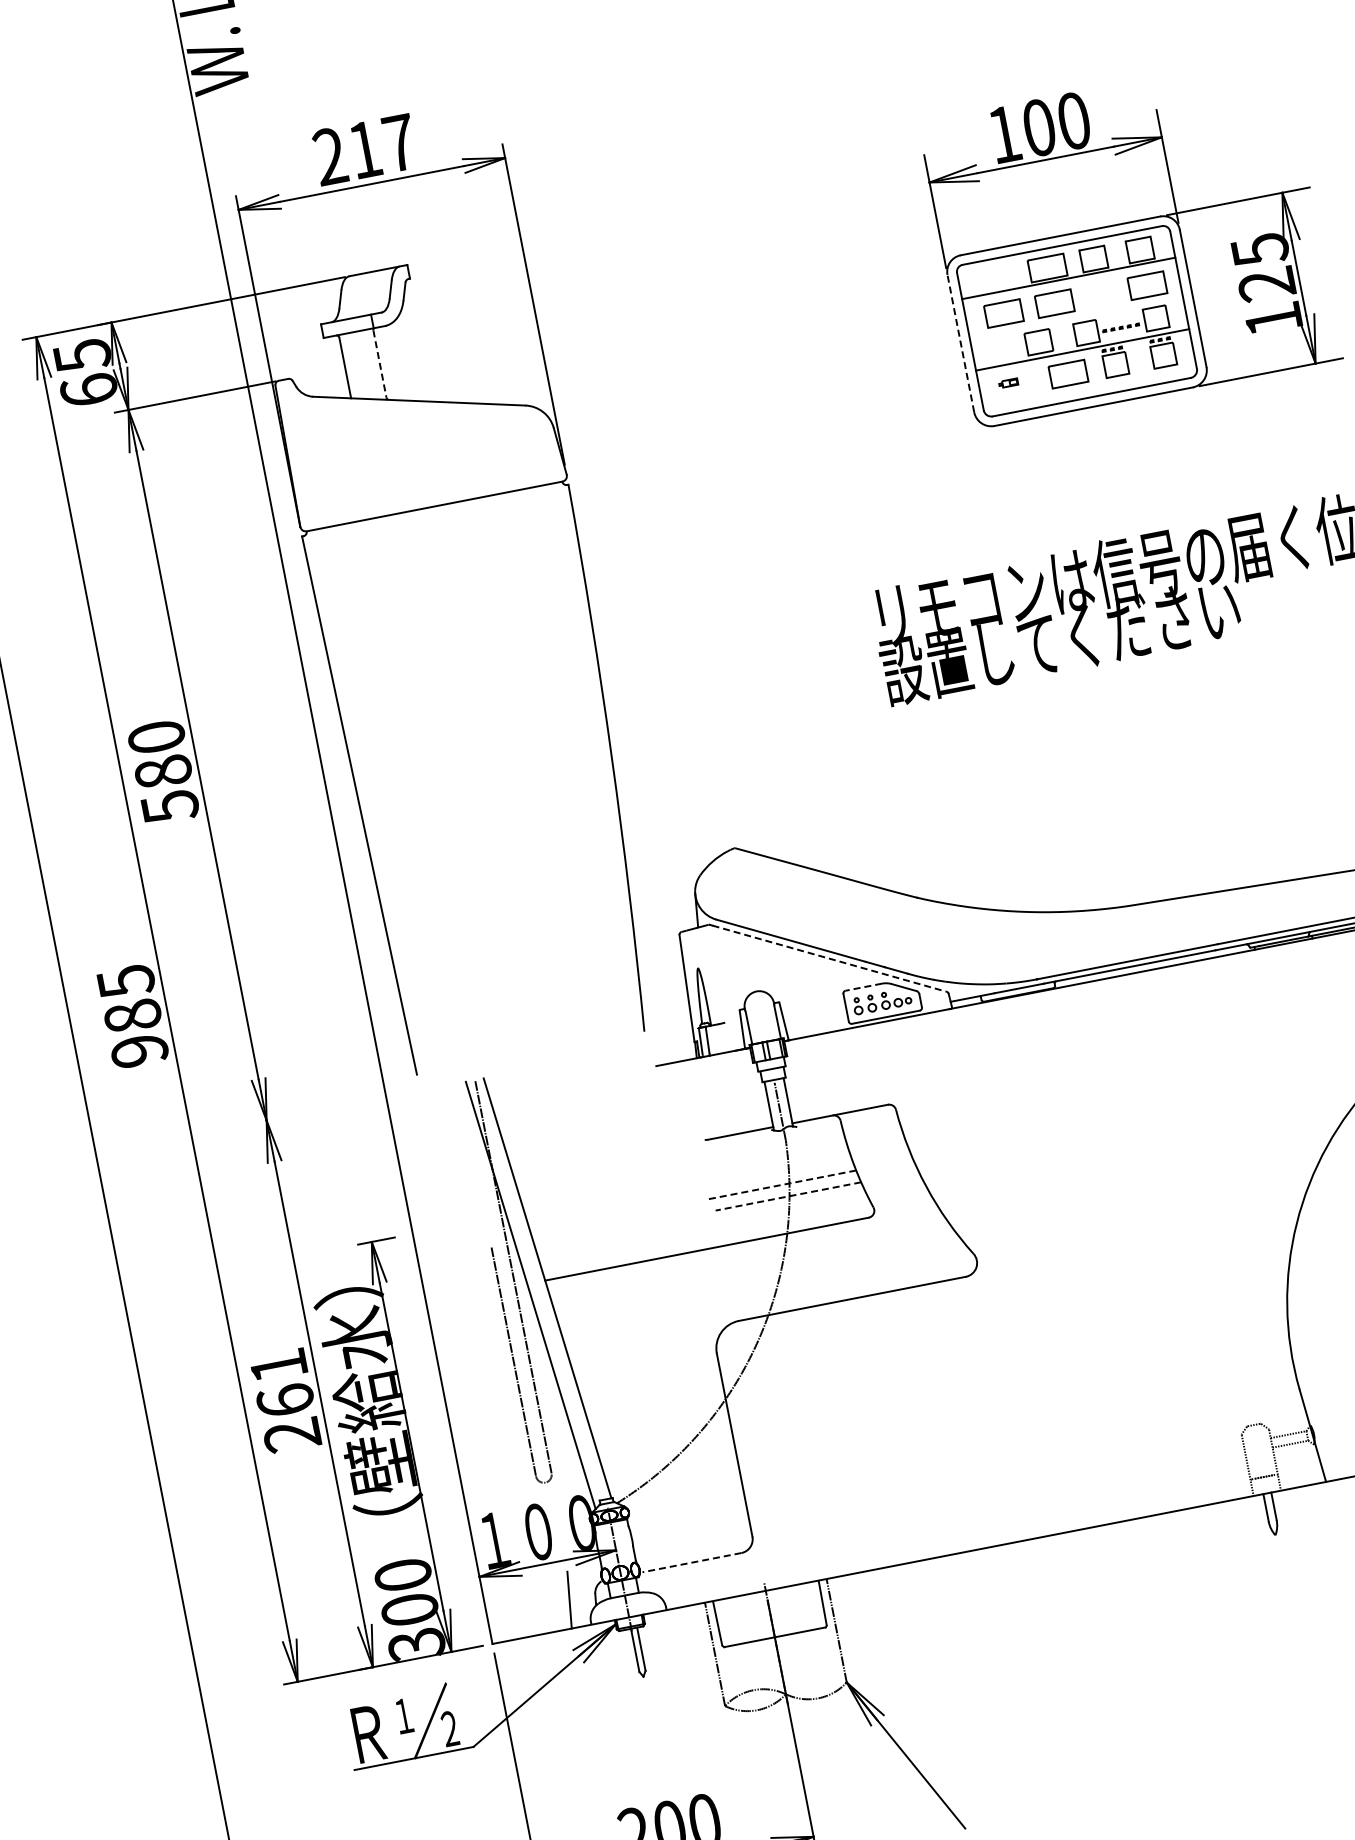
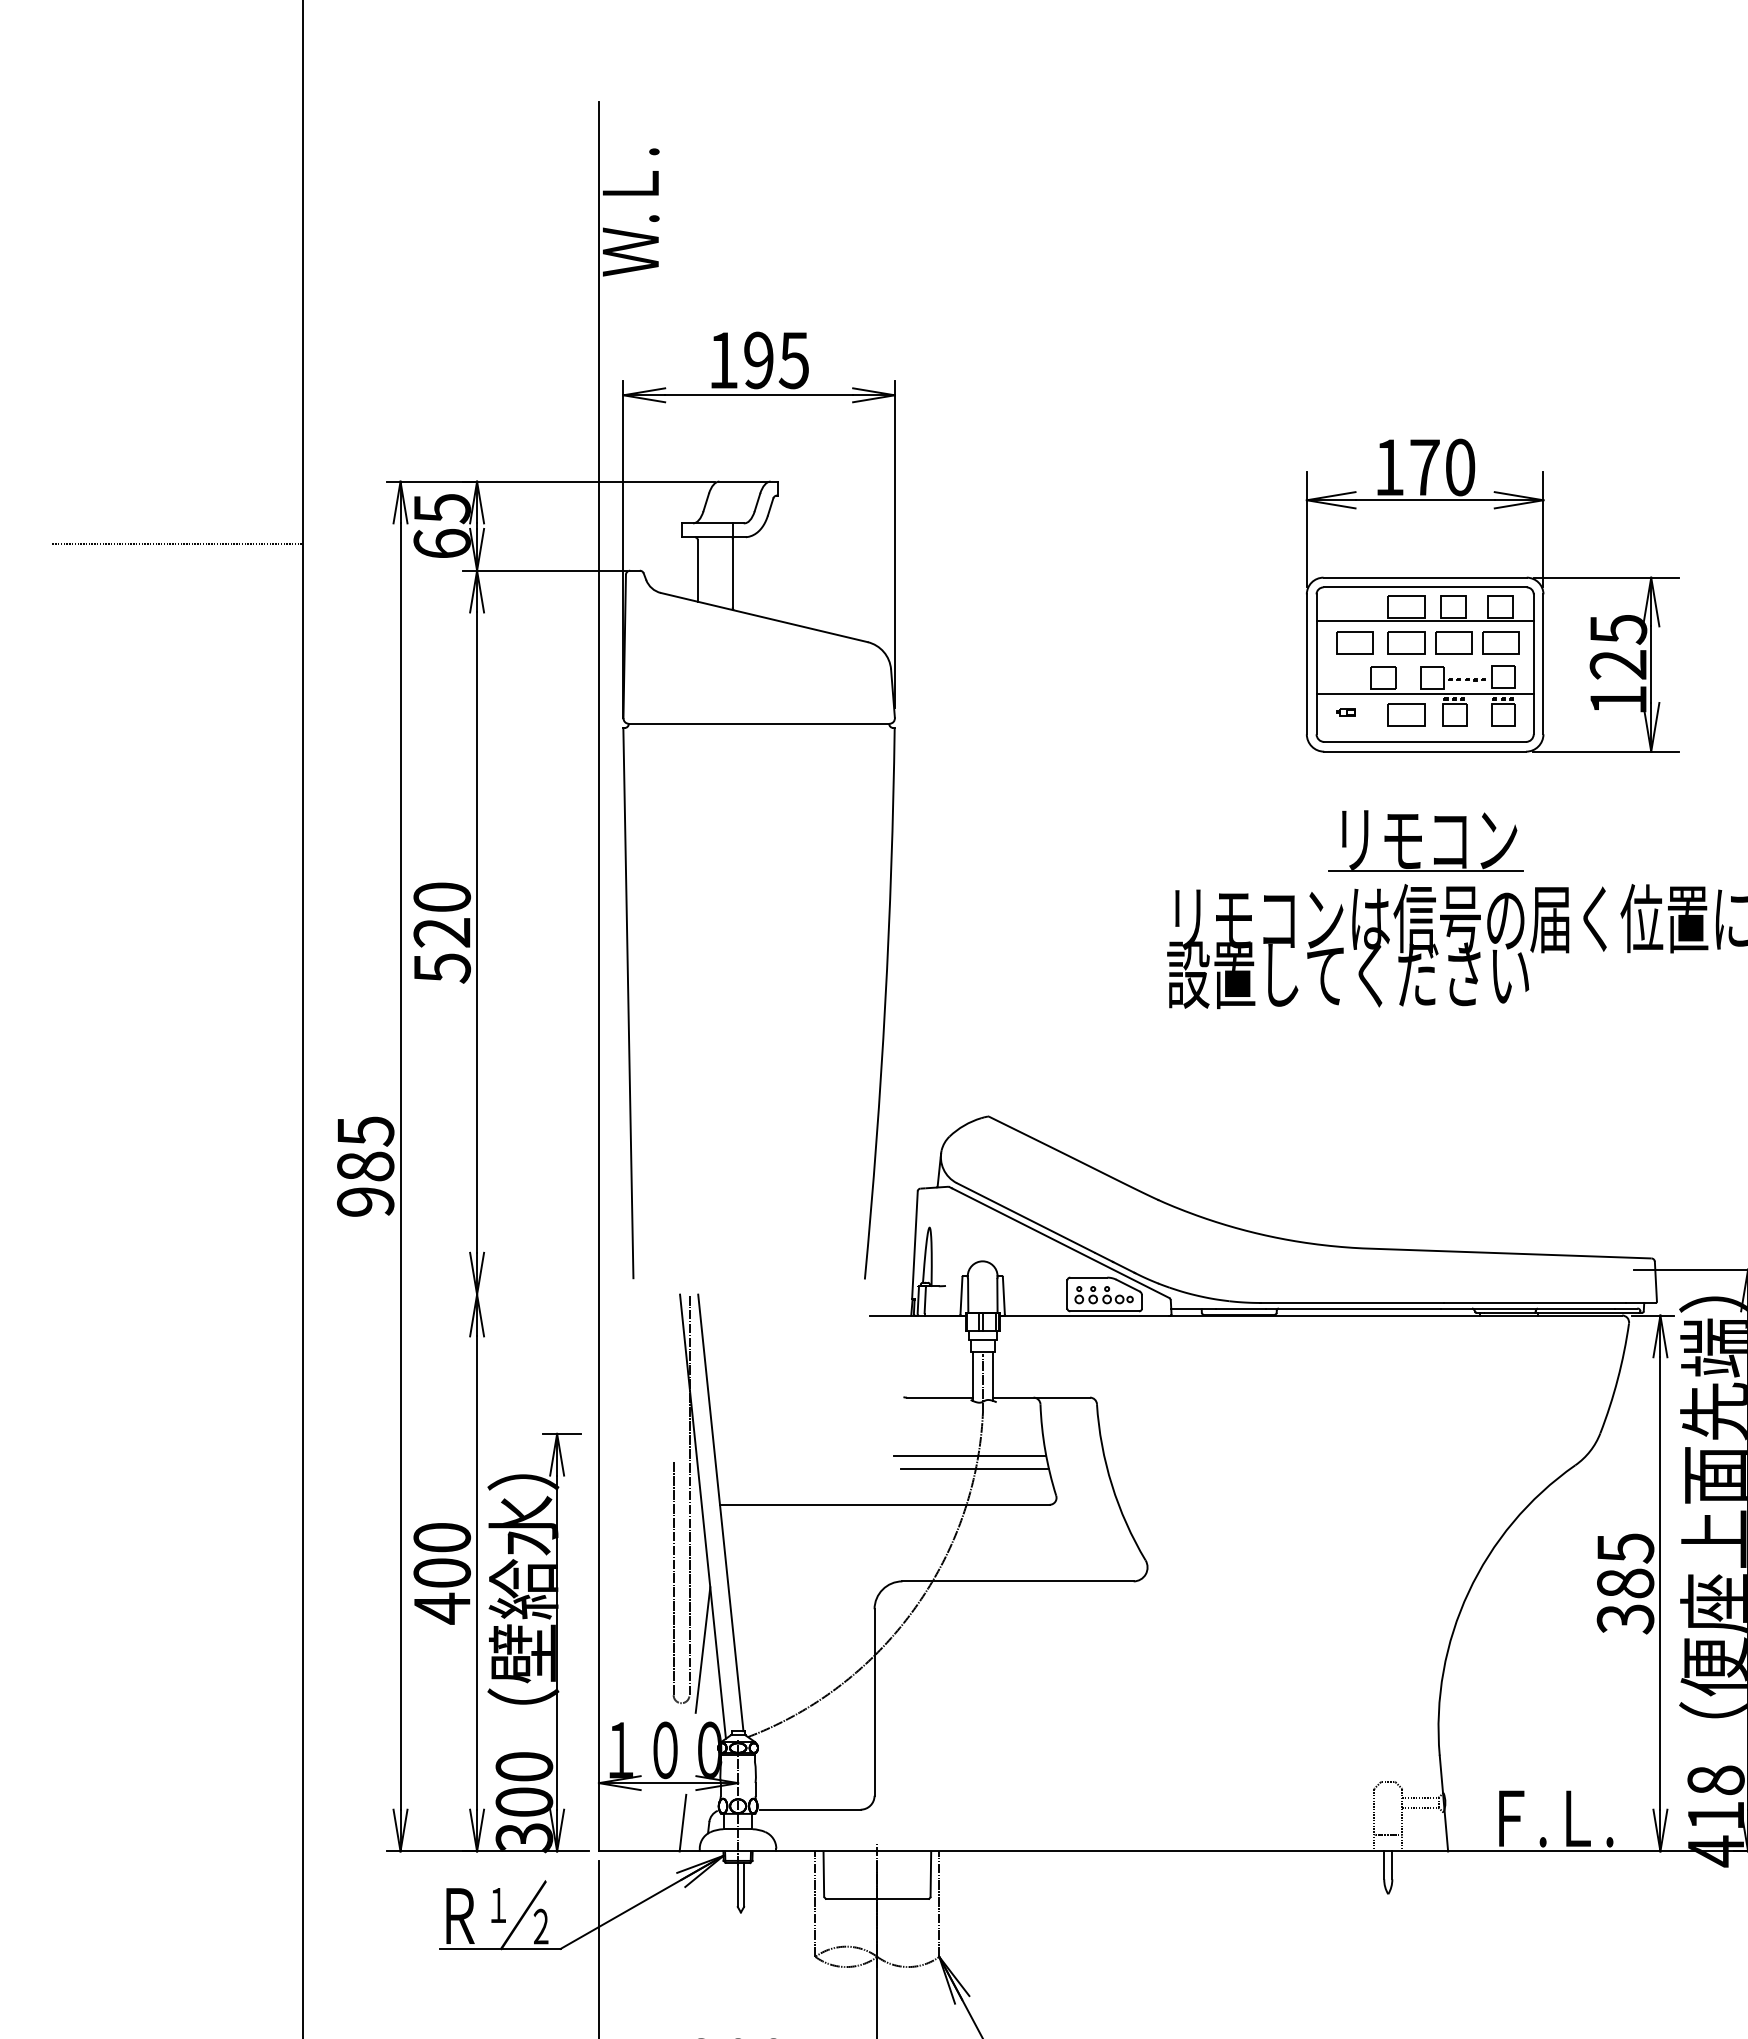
text: (1038, 127) -> (1424, 467), 100 -> 170
text: (364, 149) -> (758, 360), 217 -> 195
part: (1100, 294) -> (1453, 642), added
line: (960, 343) -> (1306, 664), dashed -> solid
line: (379, 363) -> (732, 573), dashed -> solid
part: (1110, 493) -> (1425, 840), added
text: (163, 771) -> (442, 932), 580 -> 520
line: (829, 959) -> (1060, 1243), dashed -> solid
line: (863, 987) -> (1088, 1277), dashed -> solid
line: (780, 1185) -> (969, 1456), dashed -> solid
line: (788, 1196) -> (974, 1468), dashed -> solid
text: (285, 1400) -> (442, 1573), 261 -> 400
line: (555, 1425) -> (702, 1649), added
line: (691, 1562) -> (809, 1809), dashed -> solid

